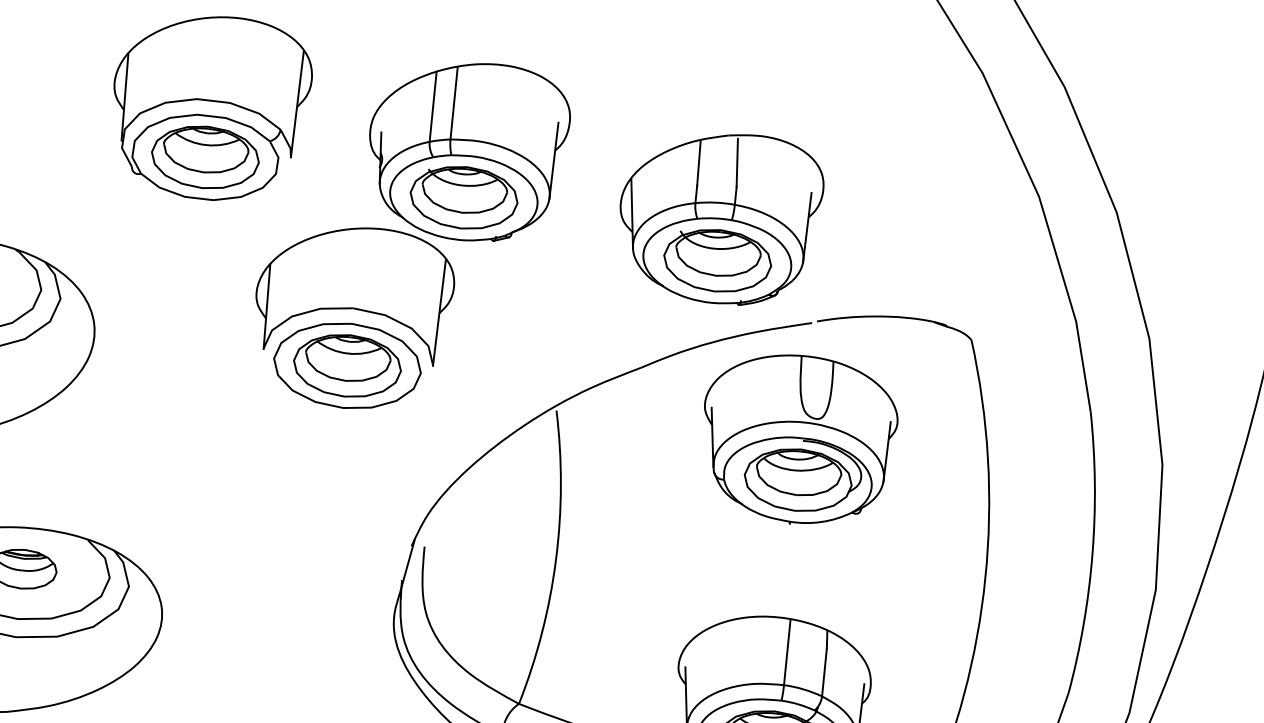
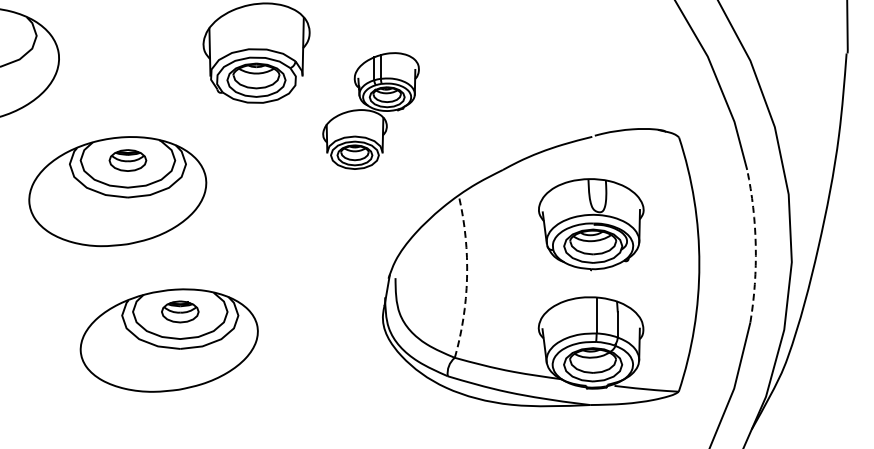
part: (718, 218) -> (536, 85), removed
part: (409, 233) -> (370, 110), size x0.6
part: (798, 439) -> (591, 224), moved
arc: (1091, 554) -> (755, 246), solid -> dashed
arc: (556, 560) -> (467, 278), solid -> dashed

